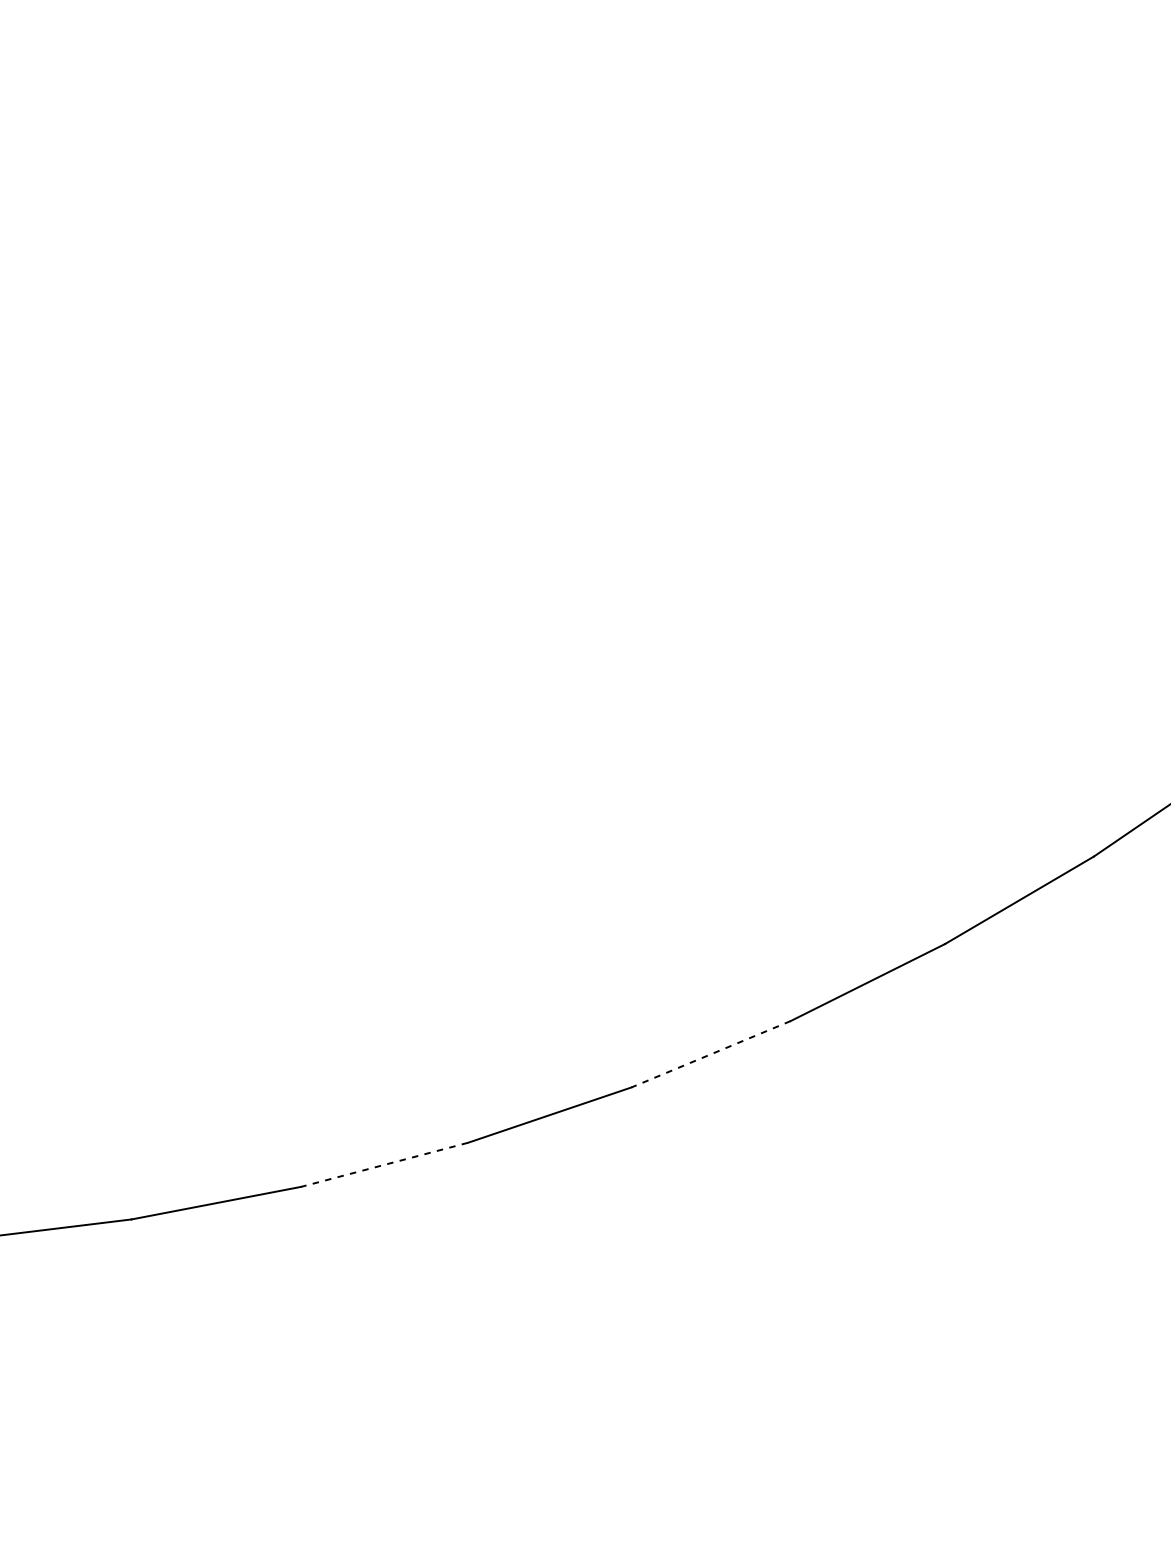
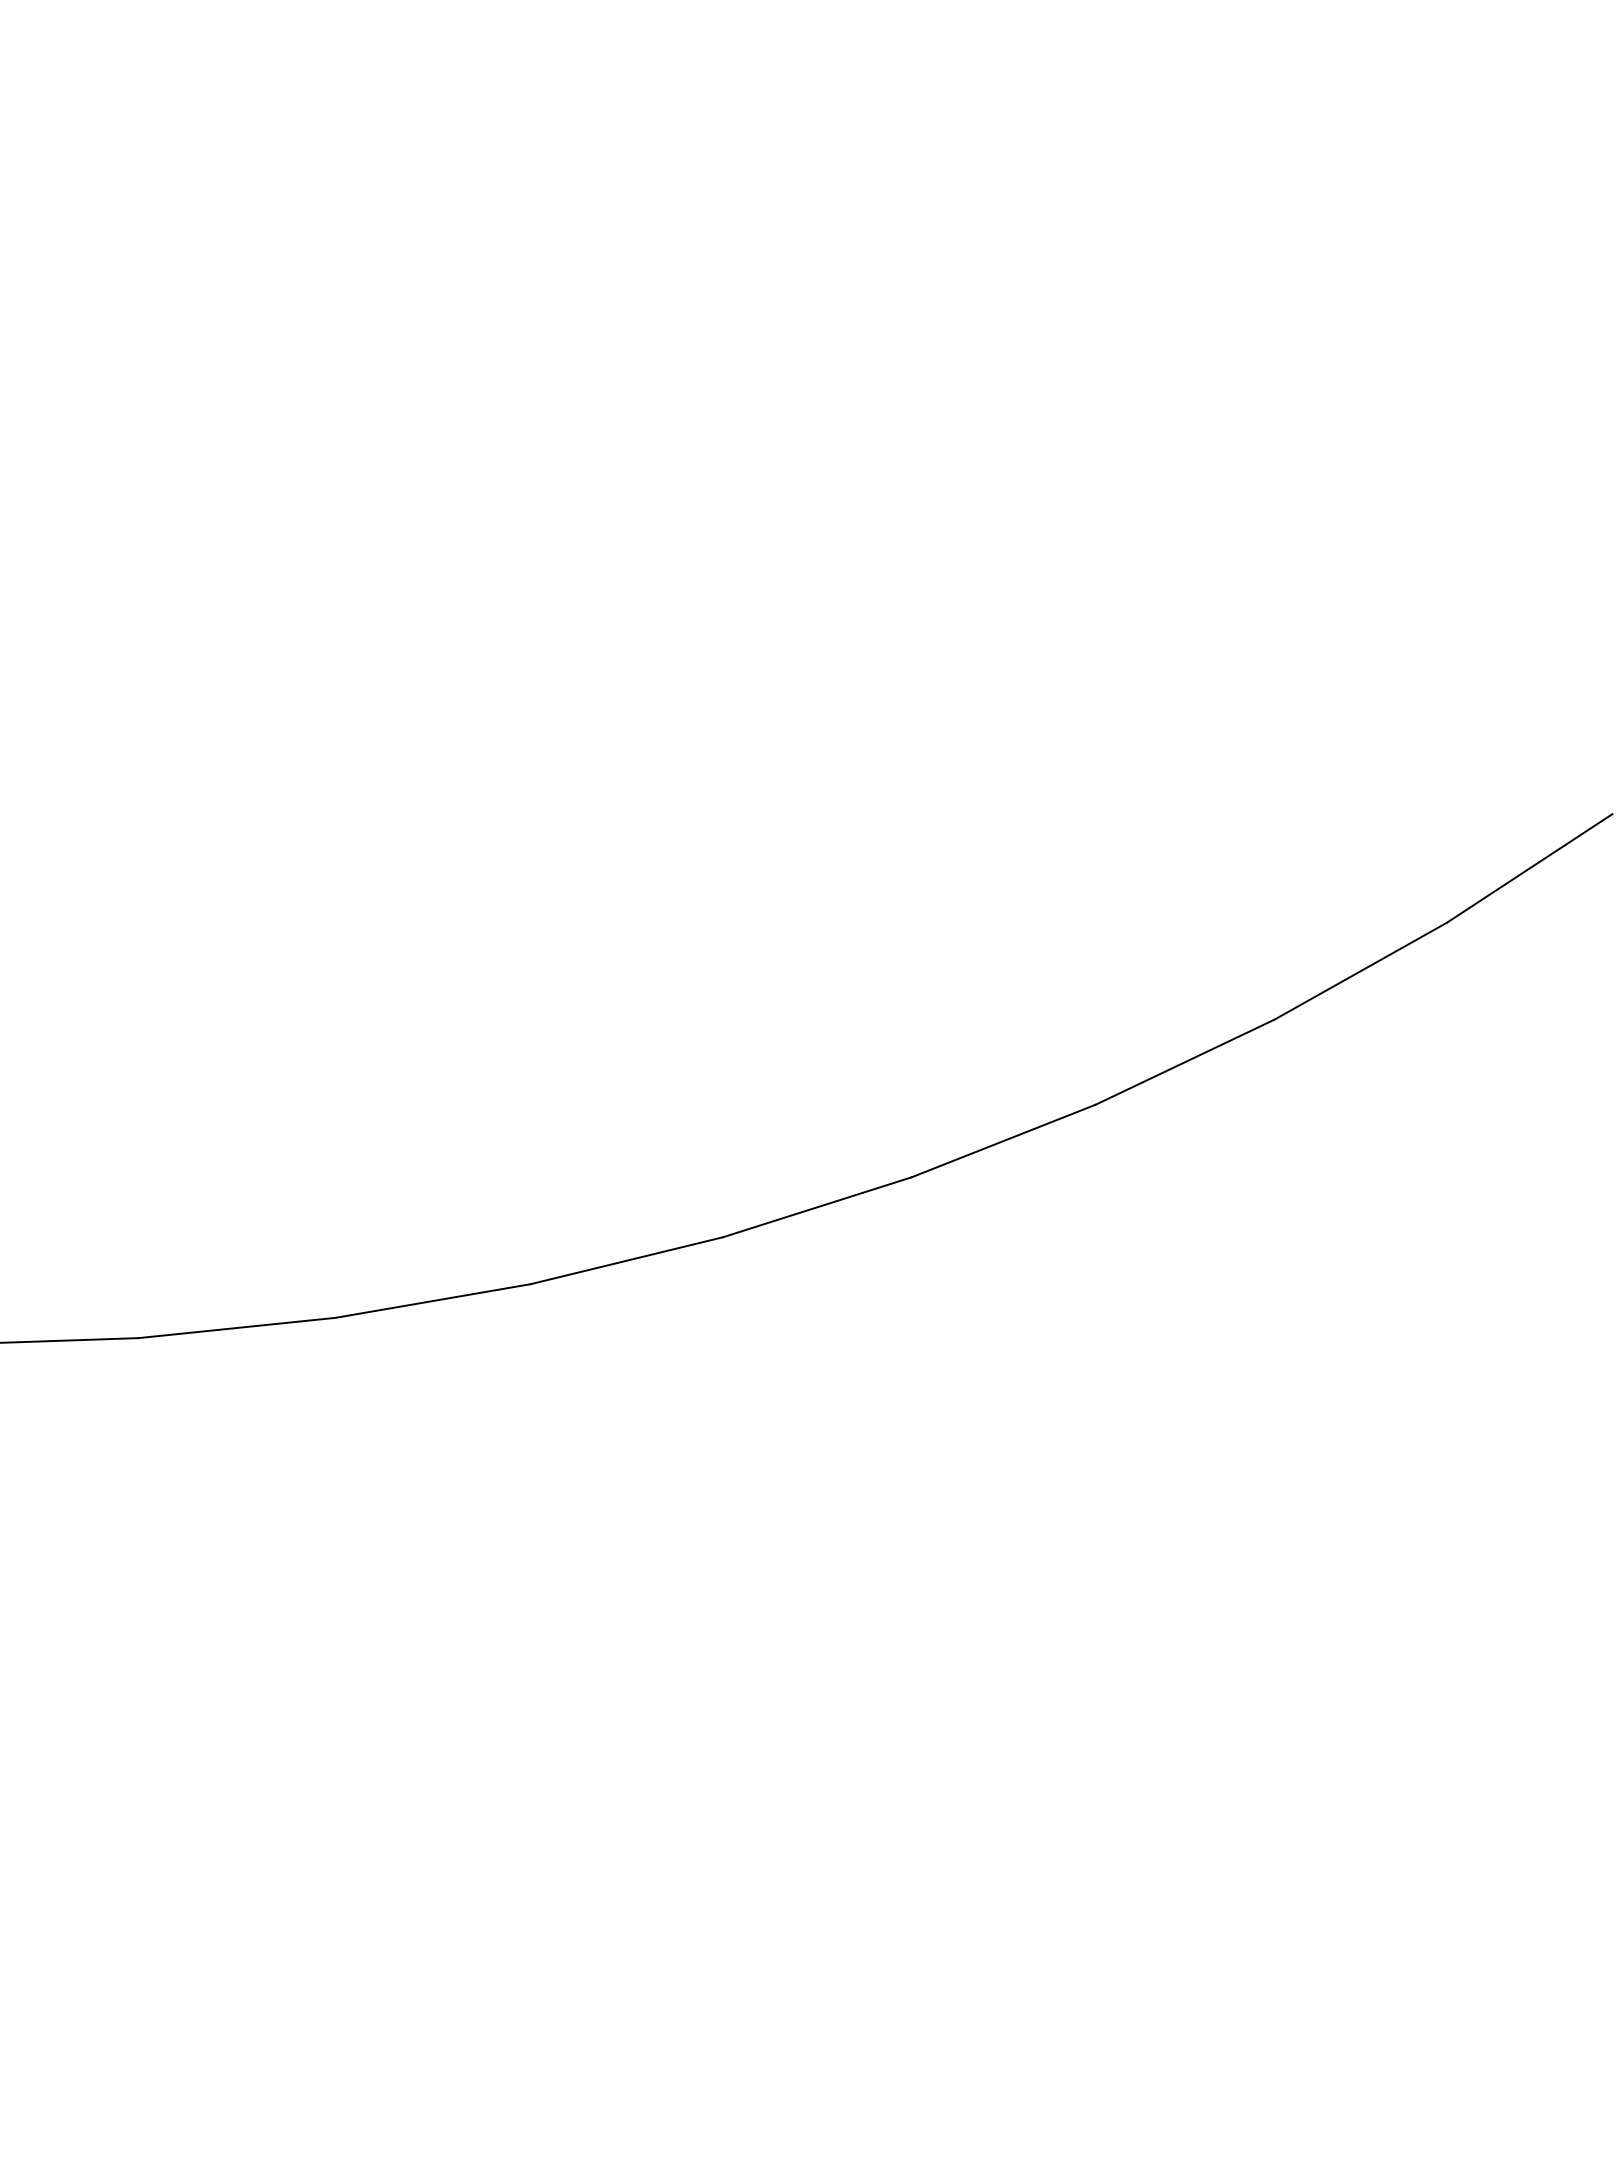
line: (711, 1054) -> (817, 1207), dashed -> solid
line: (384, 1165) -> (433, 1301), dashed -> solid

